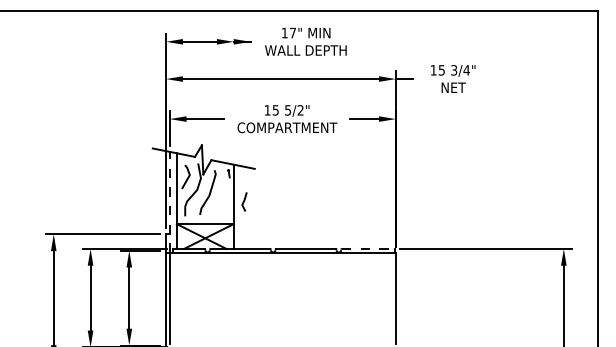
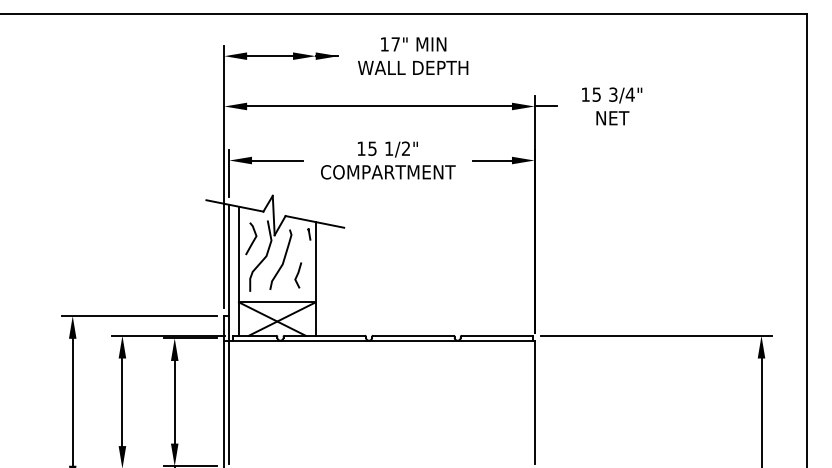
text: (288, 110) -> (389, 148), 5/2" -> 1/2"
line: (169, 202) -> (229, 272), dashed -> solid
line: (244, 202) -> (298, 275), moved
line: (368, 248) -> (497, 335), dashed -> solid

